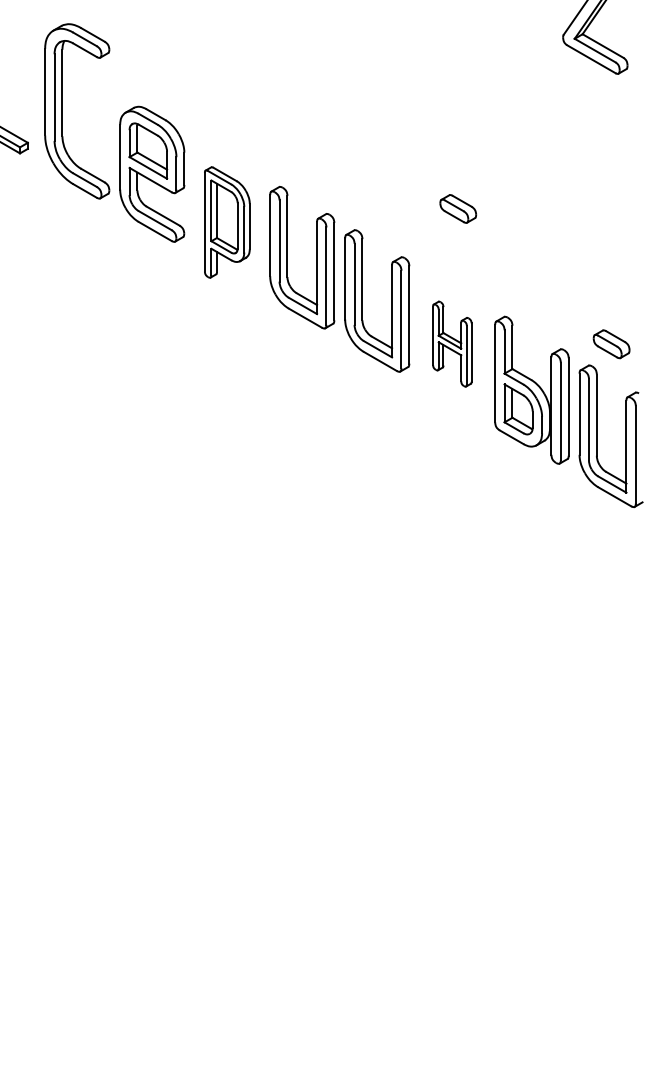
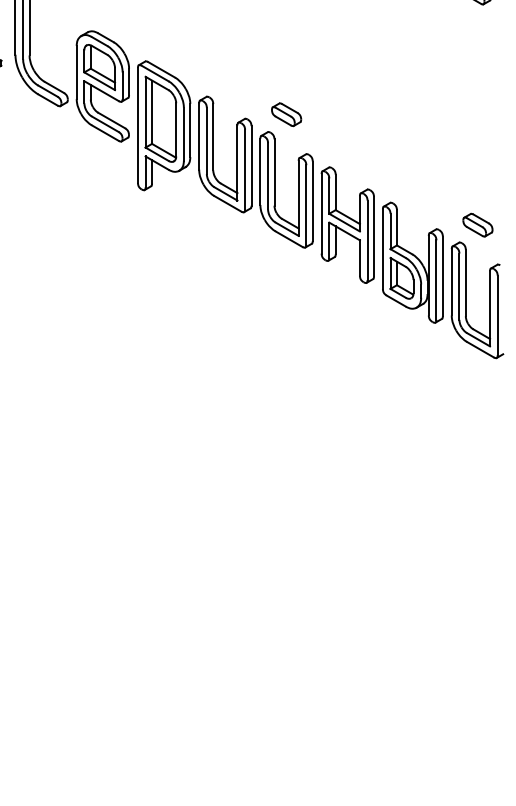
part: (458, 208) -> (286, 114), moved
part: (227, 222) -> (164, 125), size x1.43
part: (452, 343) -> (348, 224), size x1.67

